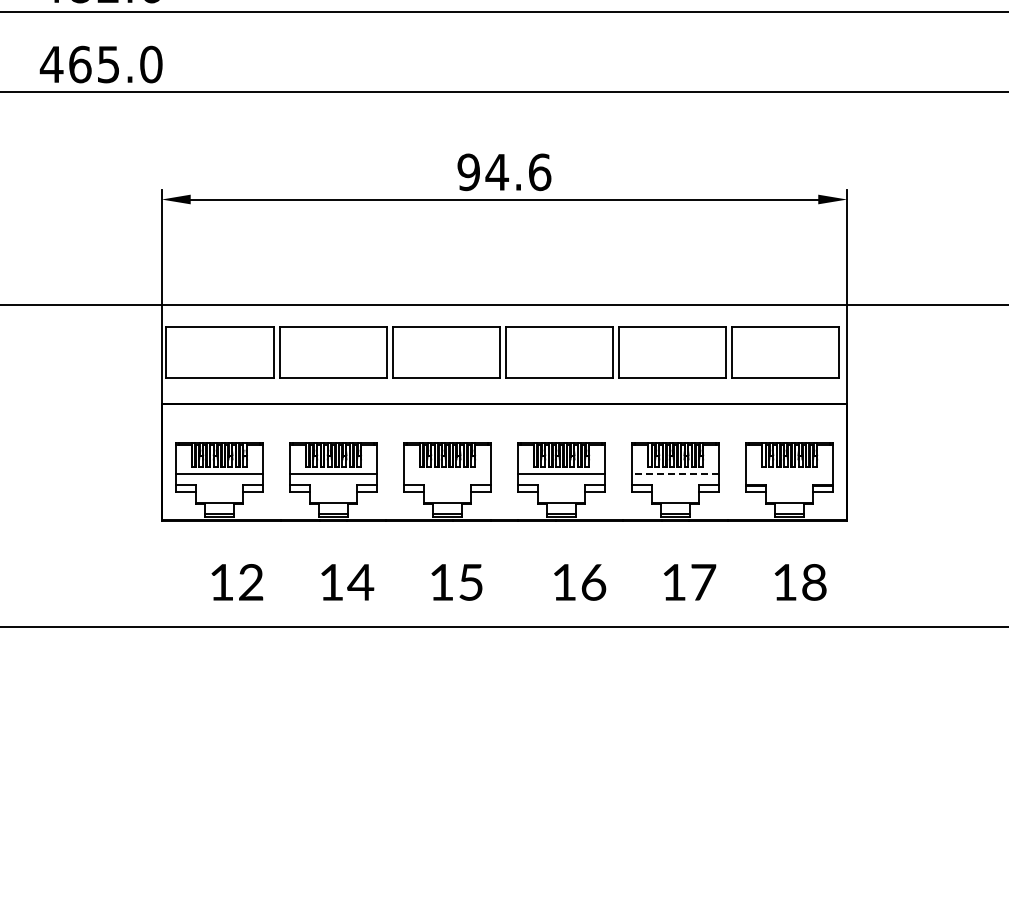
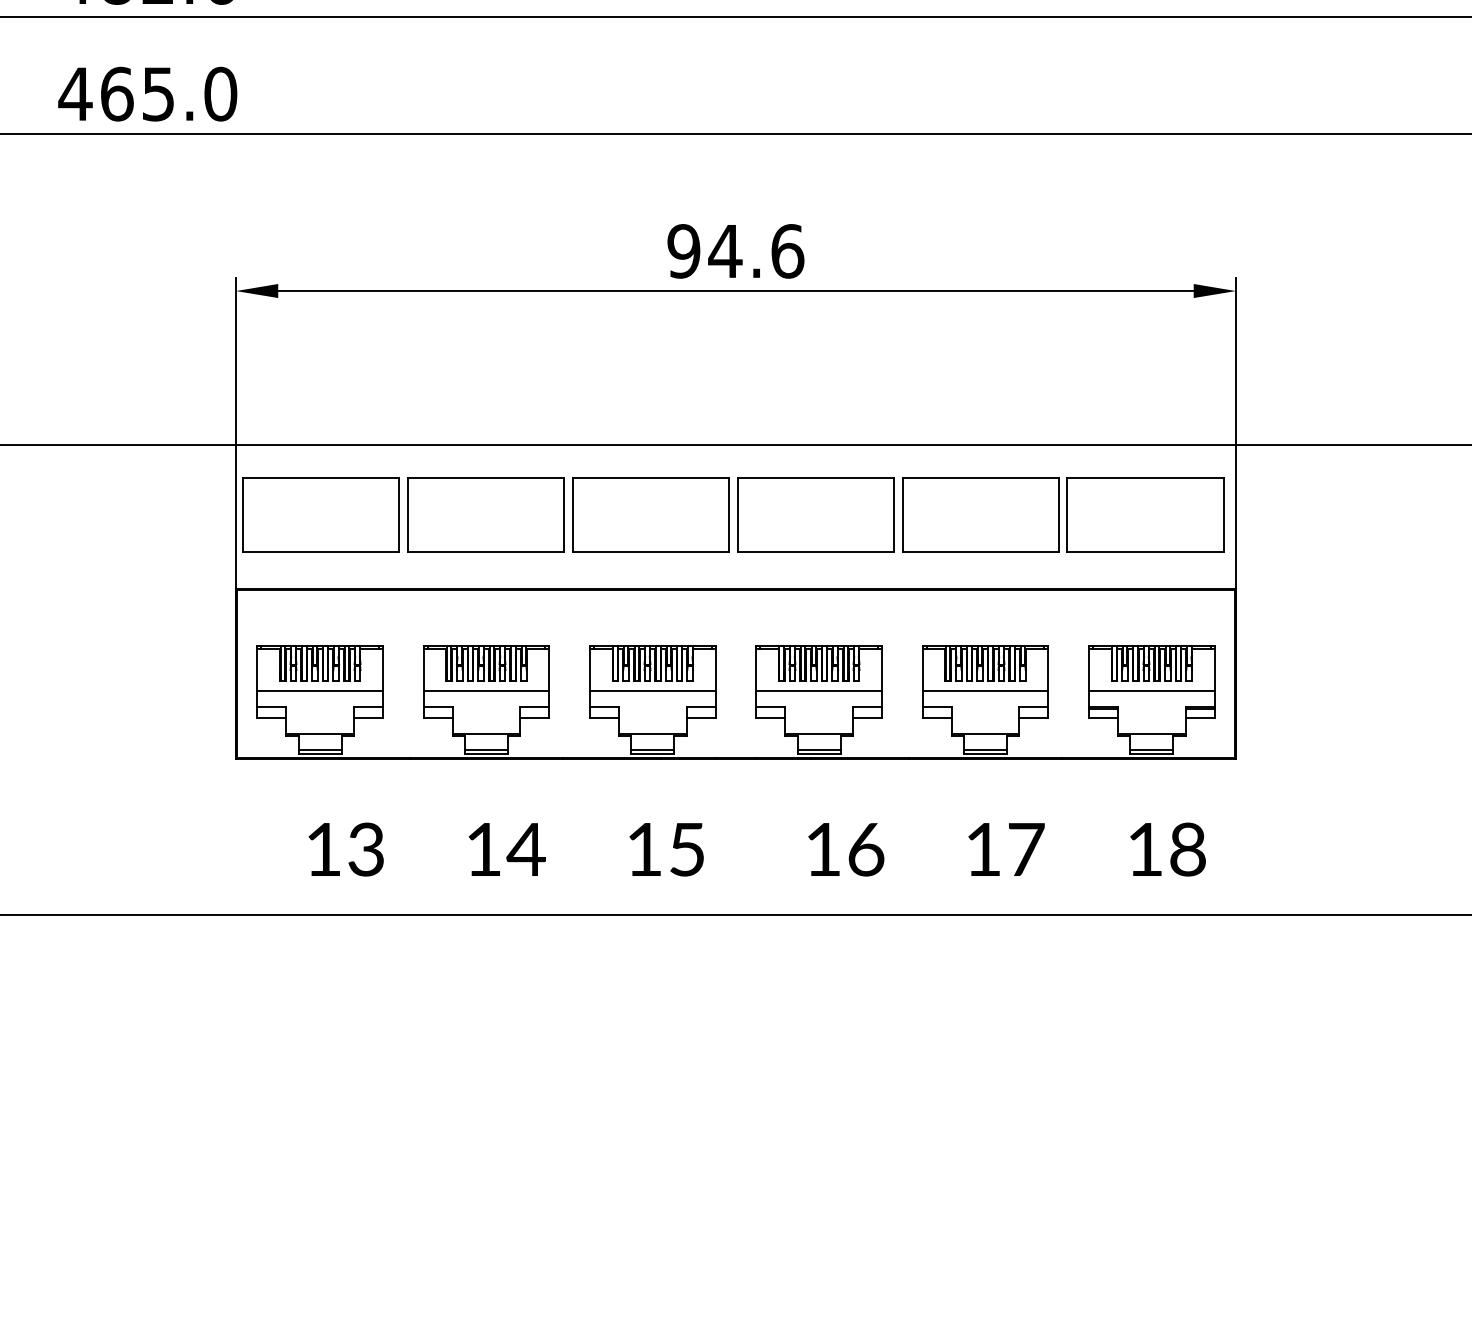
line: (447, 473) -> (652, 690), added
line: (675, 473) -> (985, 690), dashed -> solid
line: (789, 473) -> (1151, 690), added
text: (251, 582) -> (366, 849), 12 -> 13

